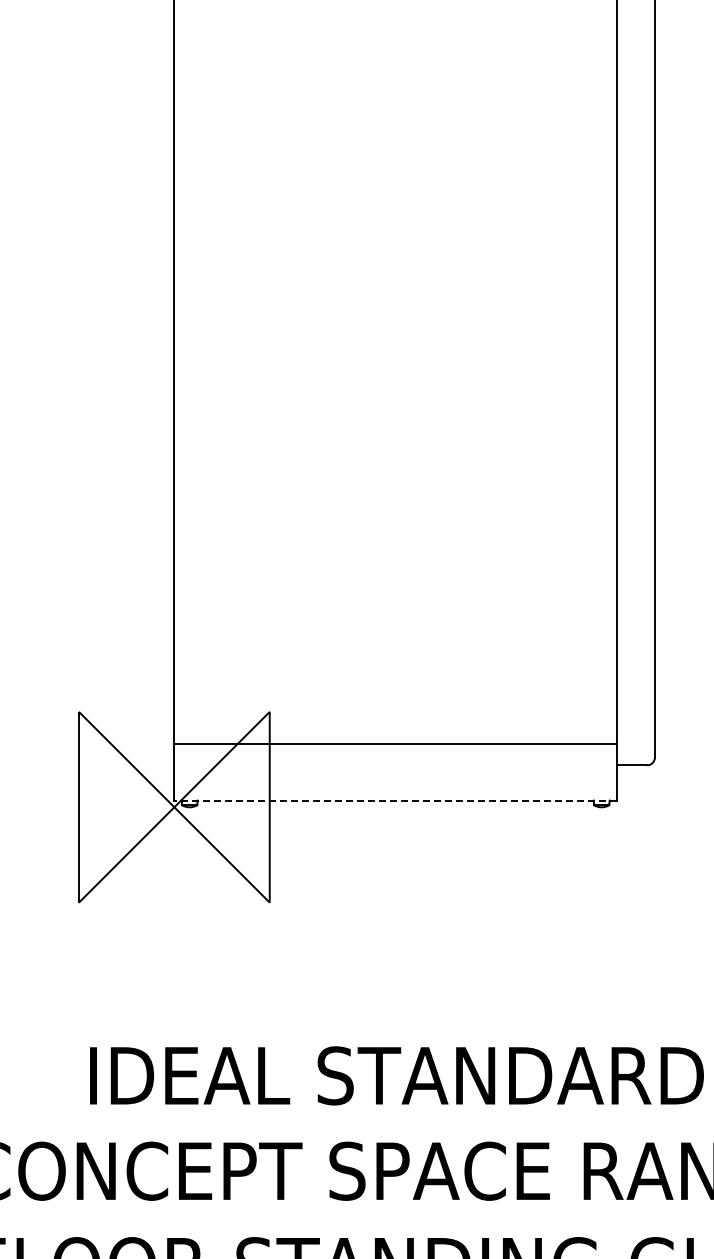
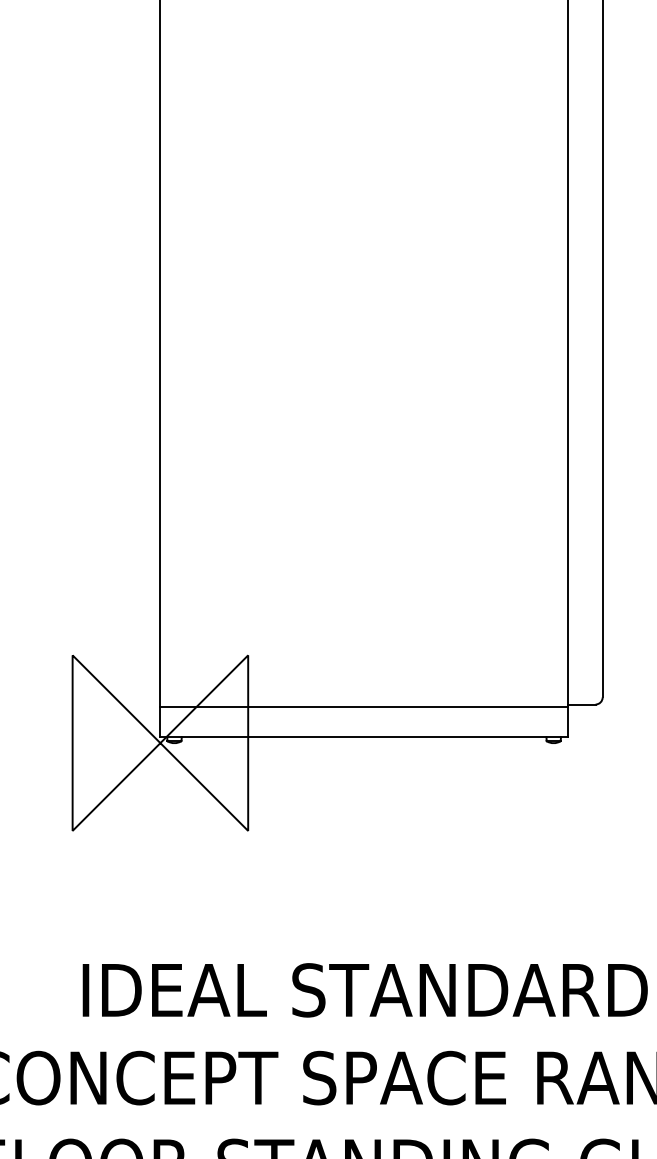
line: (395, 744) -> (363, 707), moved
line: (395, 800) -> (363, 736), dashed -> solid

